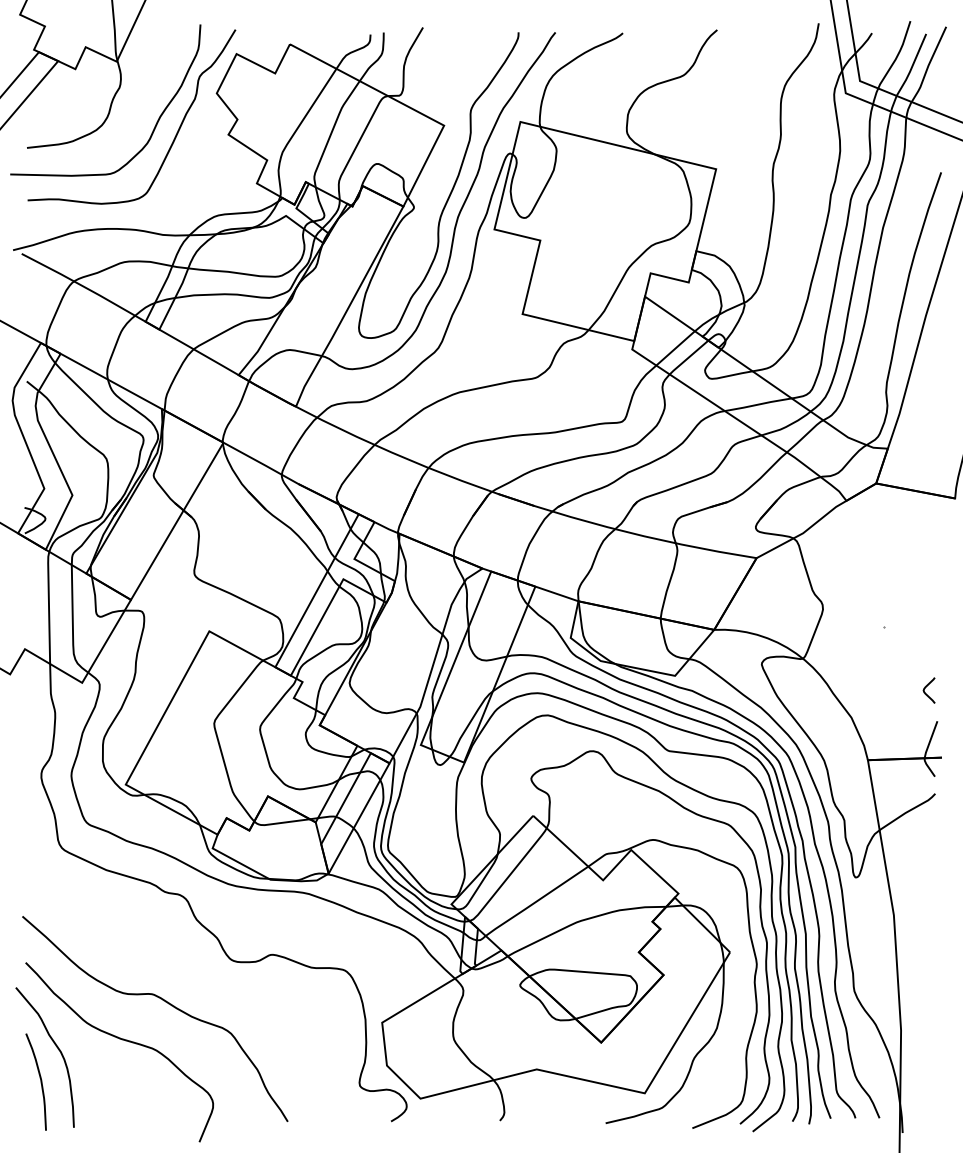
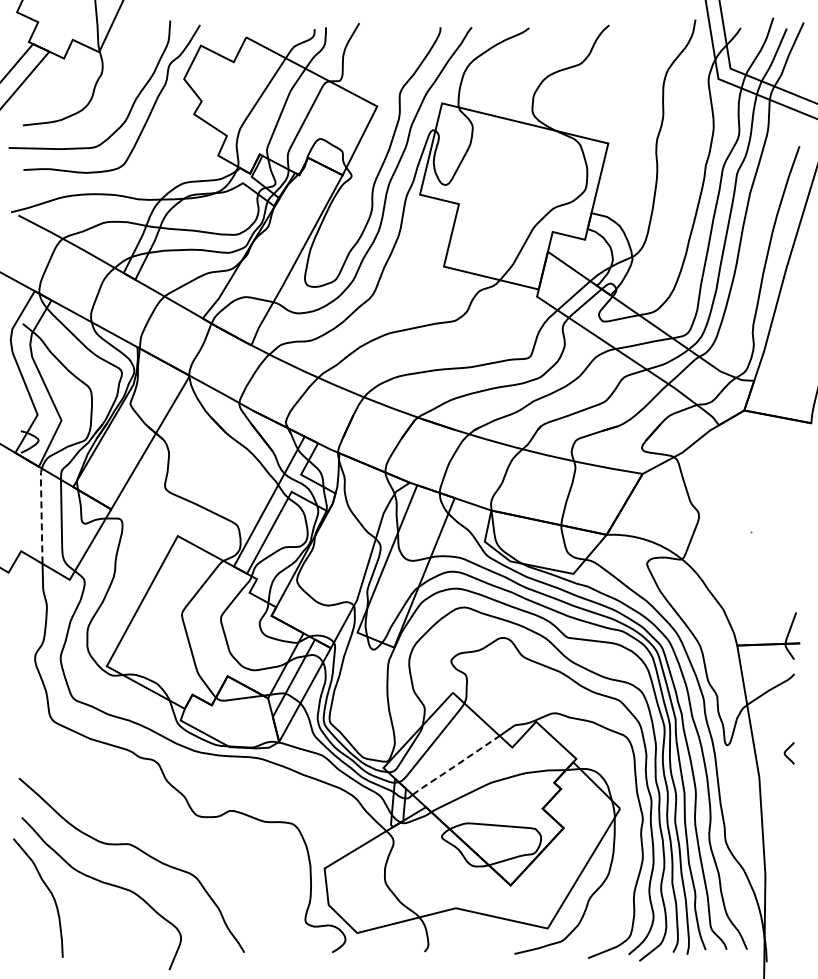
line: (48, 607) -> (41, 515), solid -> dashed
curve: (925, 691) -> (786, 754), moved
line: (536, 901) -> (455, 765), solid -> dashed
curve: (39, 1079) -> (33, 916), removed

